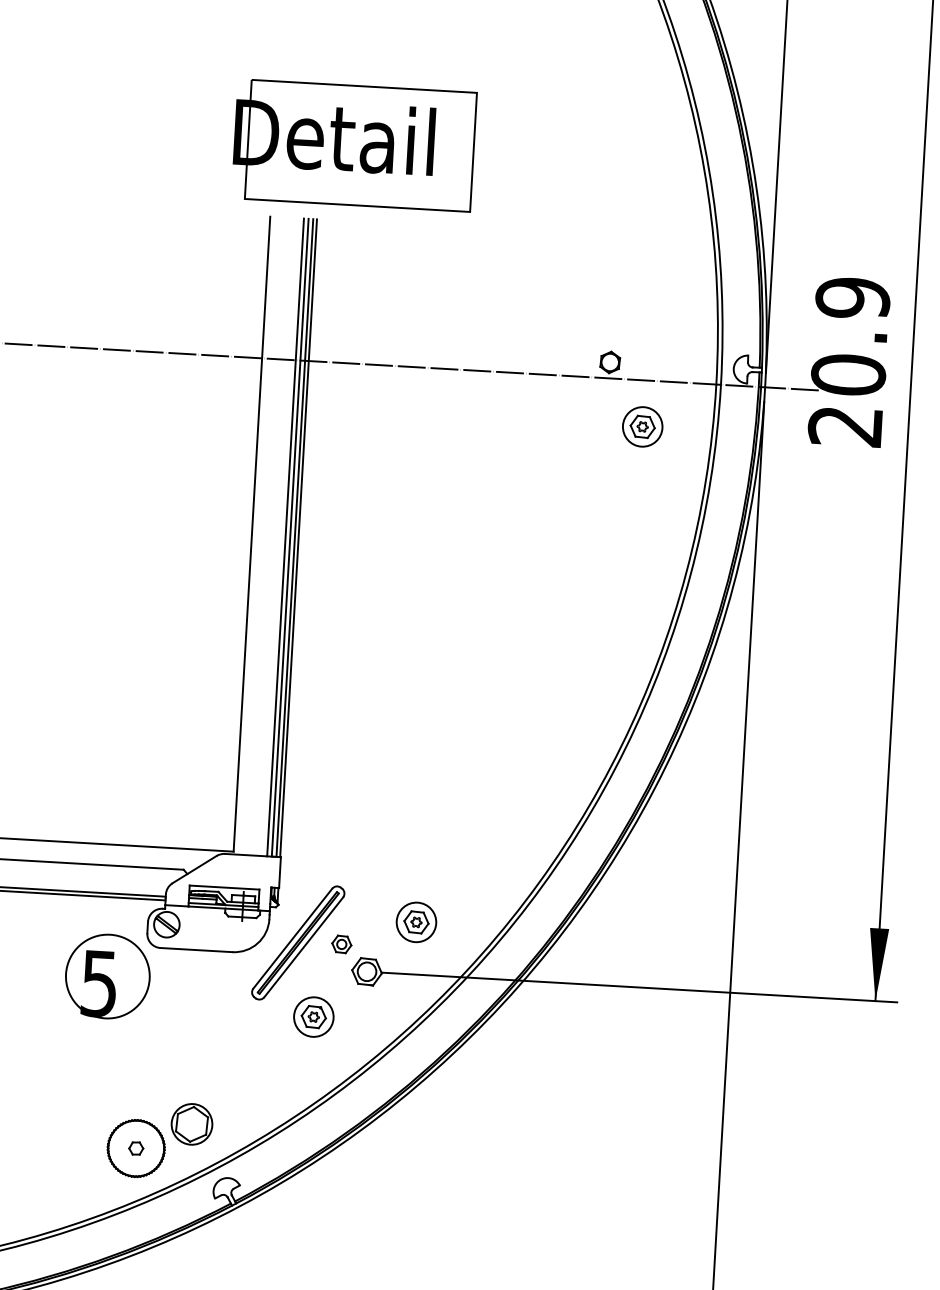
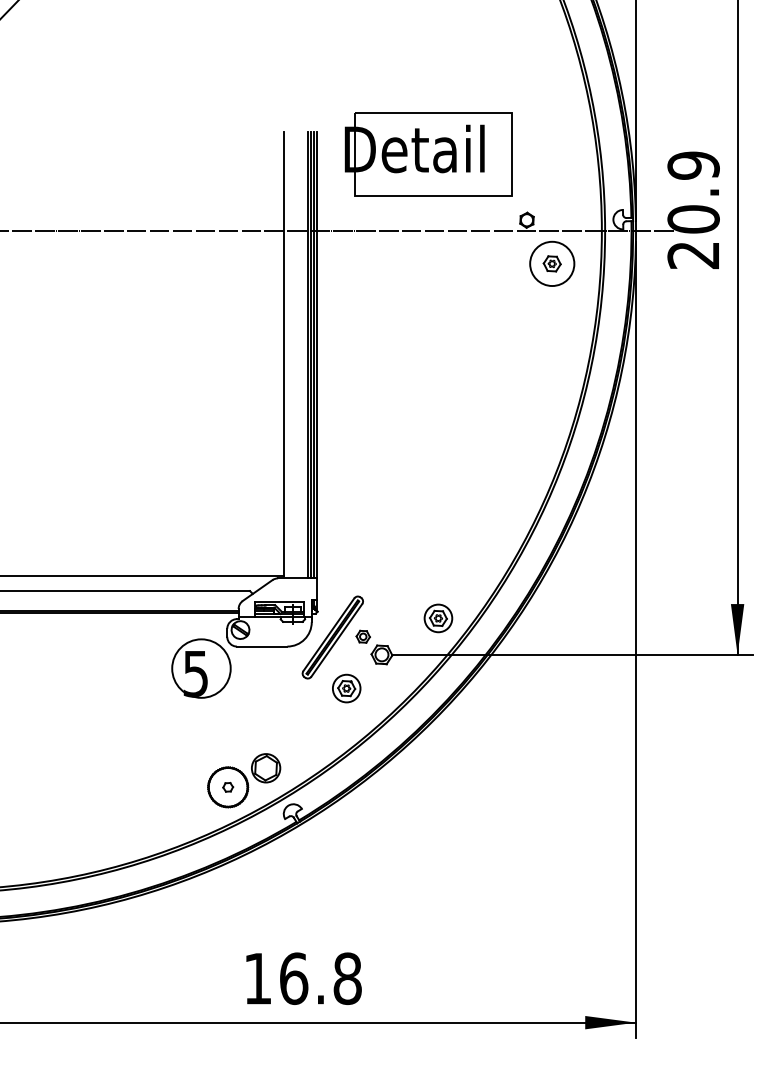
part: (353, 145) -> (428, 154), moved
circle: (643, 426) -> (552, 263), size x1.6
part: (416, 922) -> (438, 618), moved

